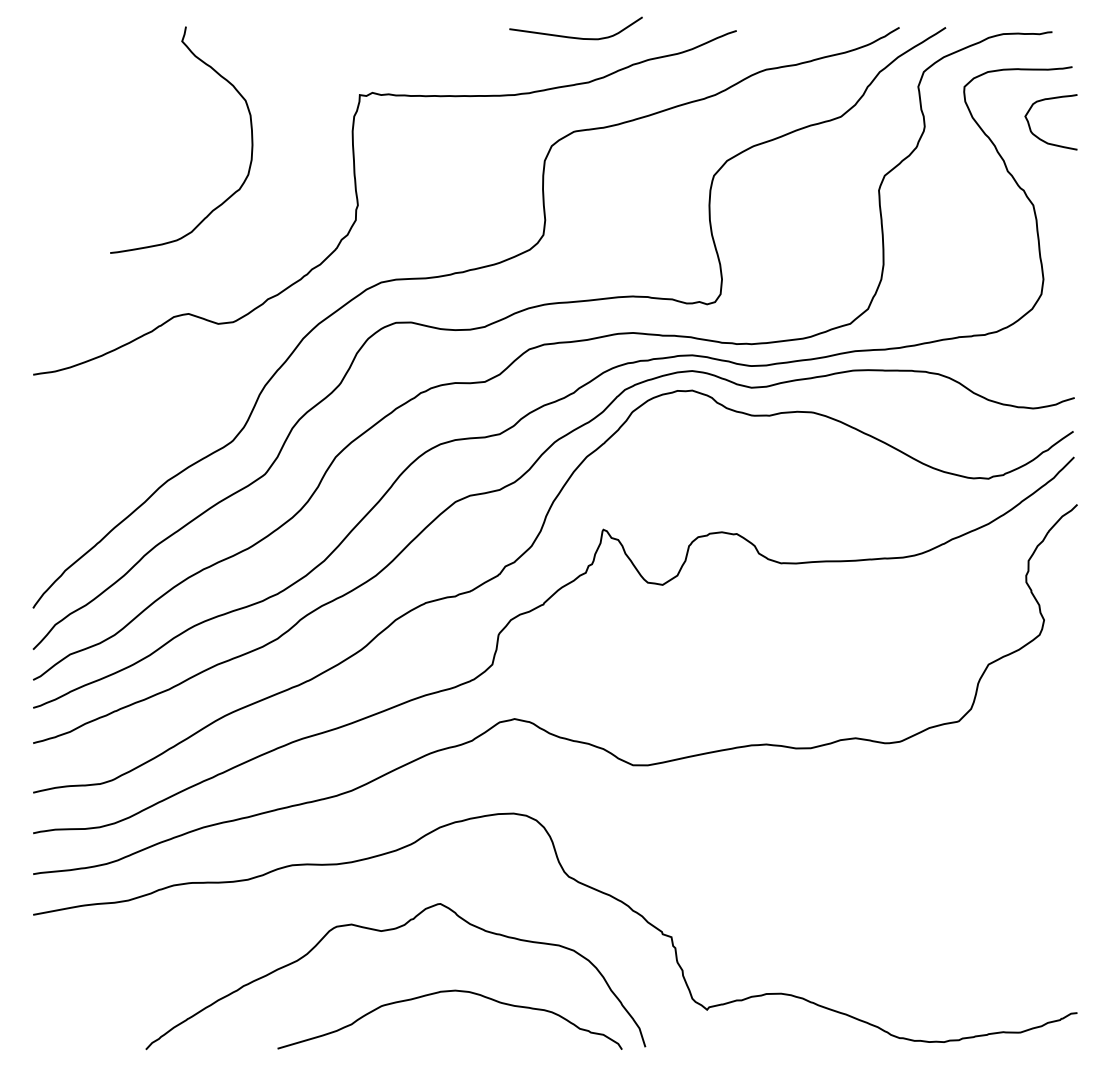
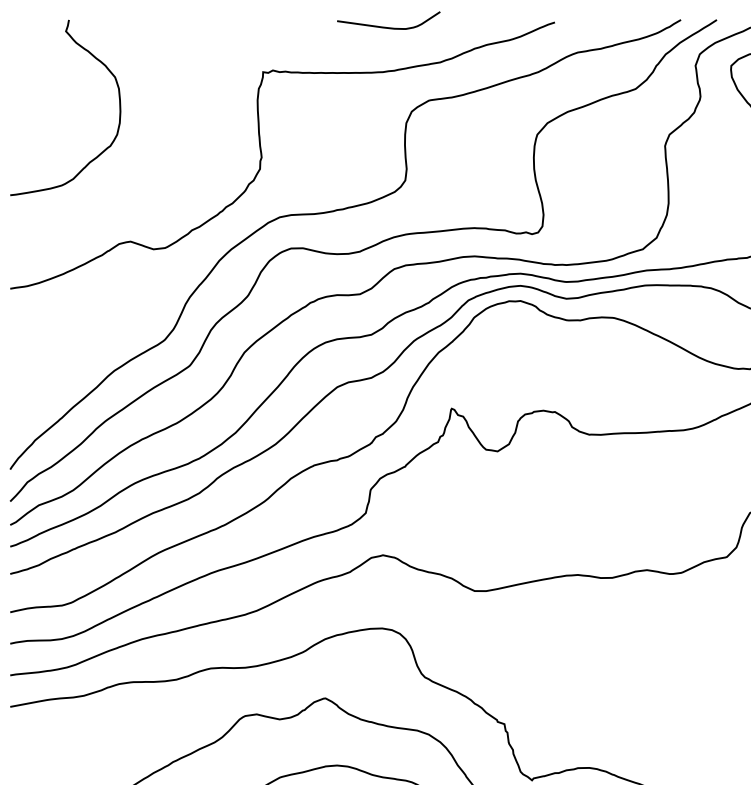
curve: (572, 36) -> (386, 26), moved
curve: (250, 128) -> (118, 98), moved

